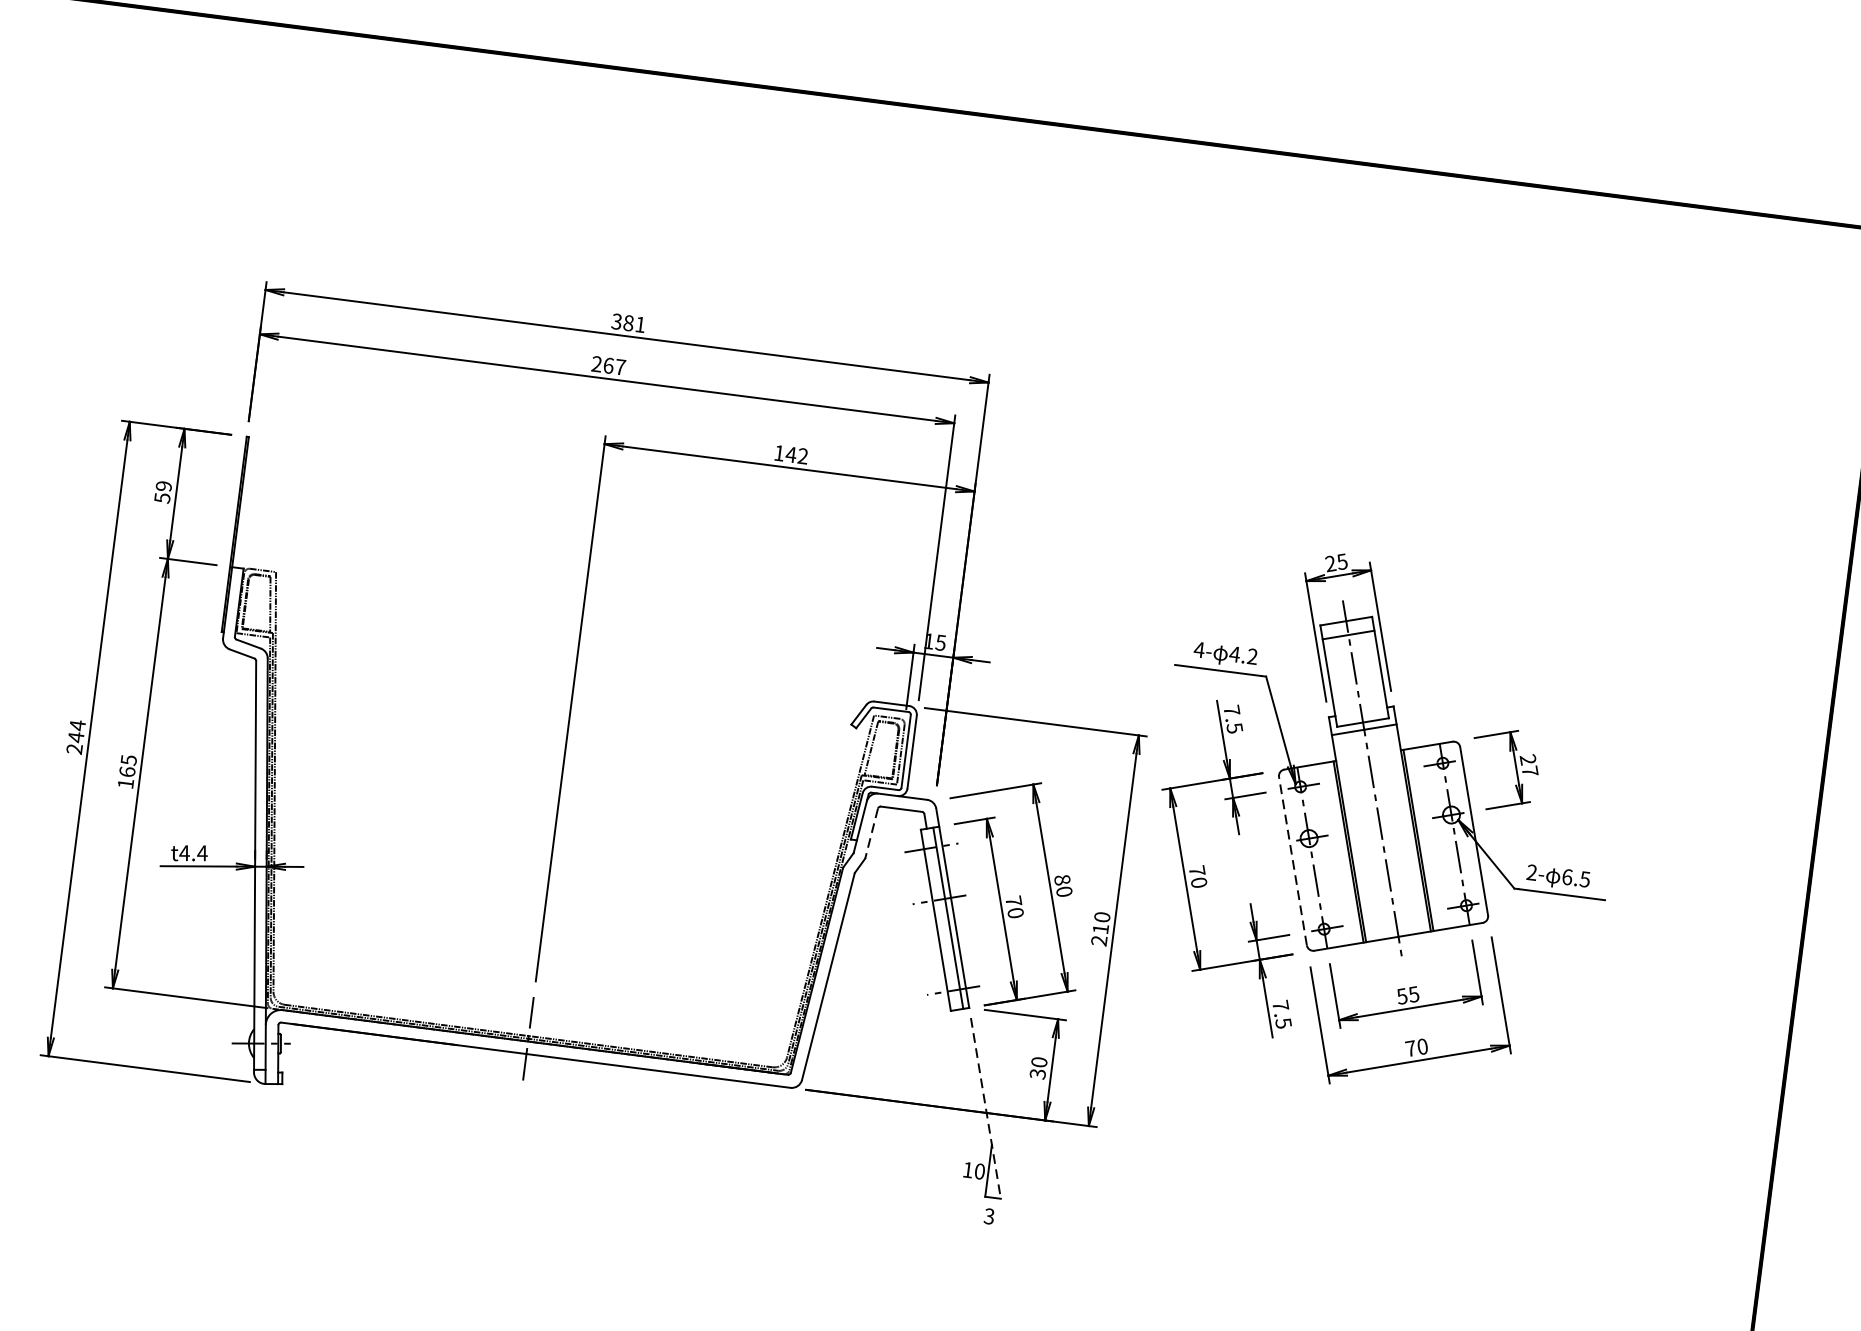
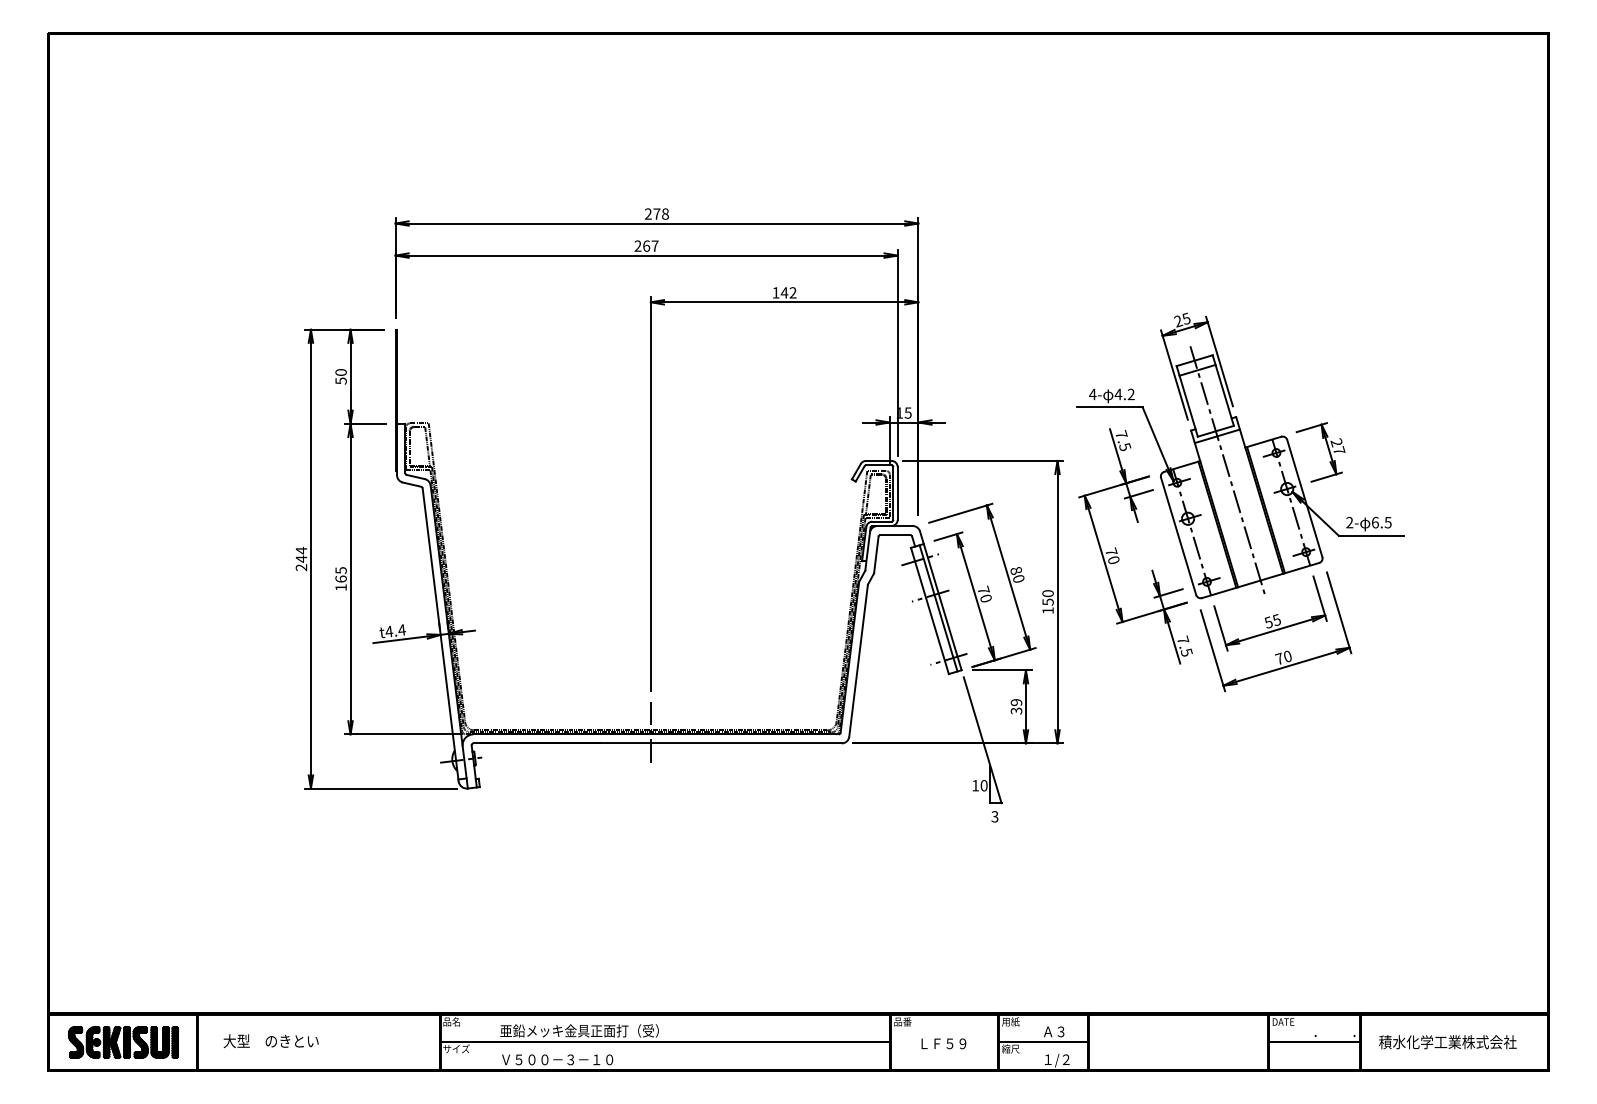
text: (628, 322) -> (656, 213), 381 -> 278
text: (163, 486) -> (340, 372), 59 -> 50
line: (871, 834) -> (876, 555), dashed -> solid
line: (1292, 860) -> (1178, 535), dashed -> solid
text: (1099, 934) -> (1047, 606), 210 -> 150
text: (1039, 1062) -> (1016, 702), 30 -> 39
line: (985, 1108) -> (982, 740), dashed -> solid

